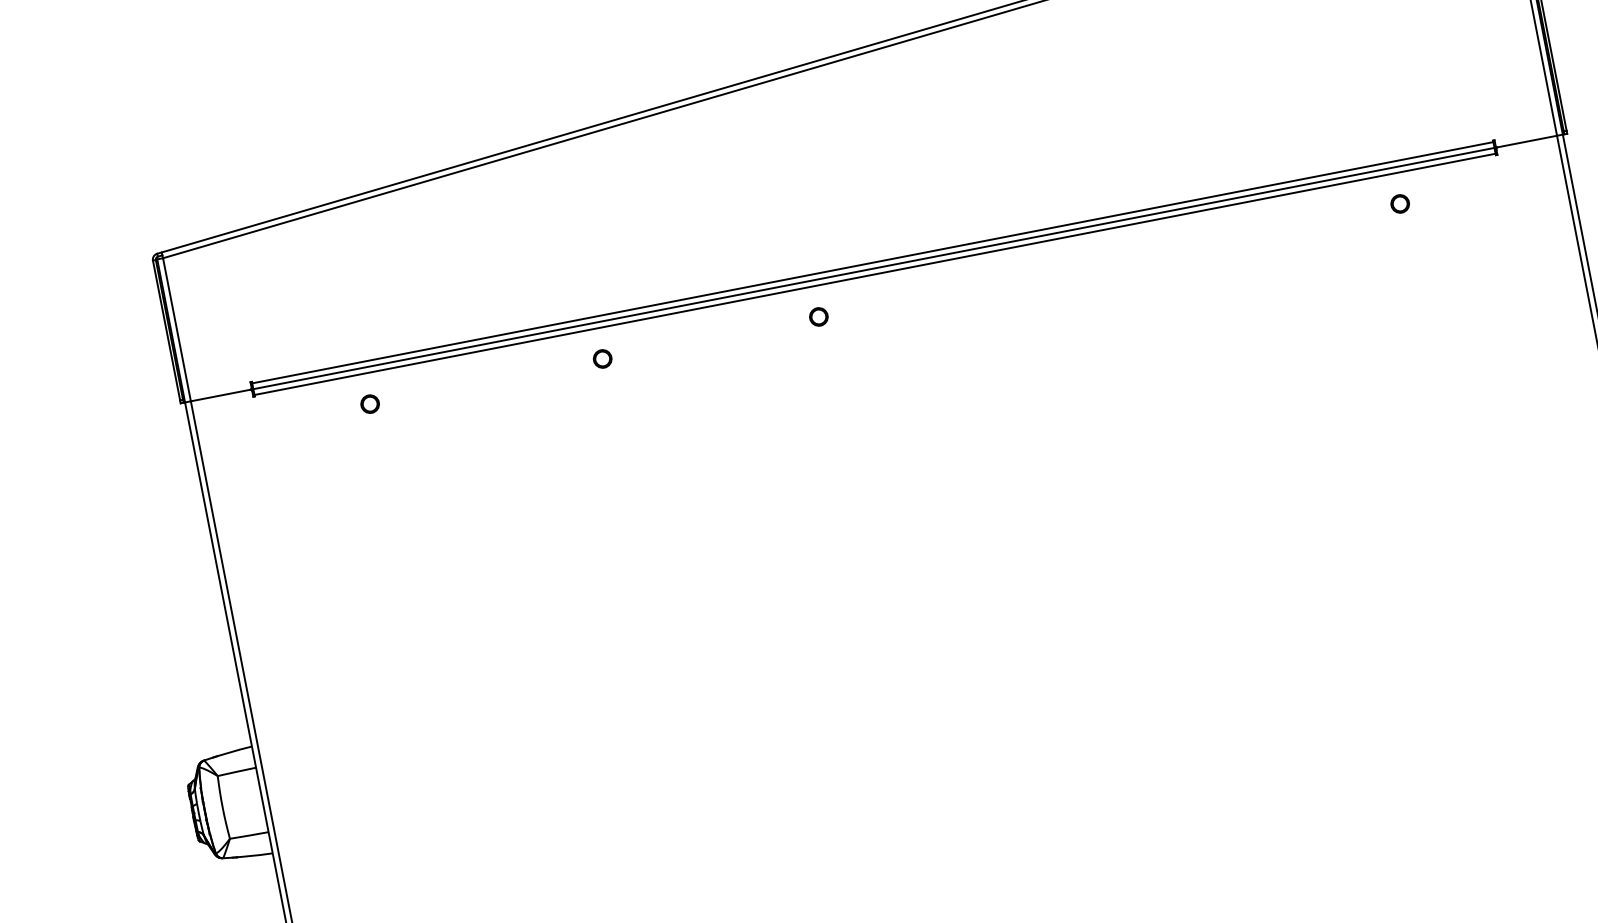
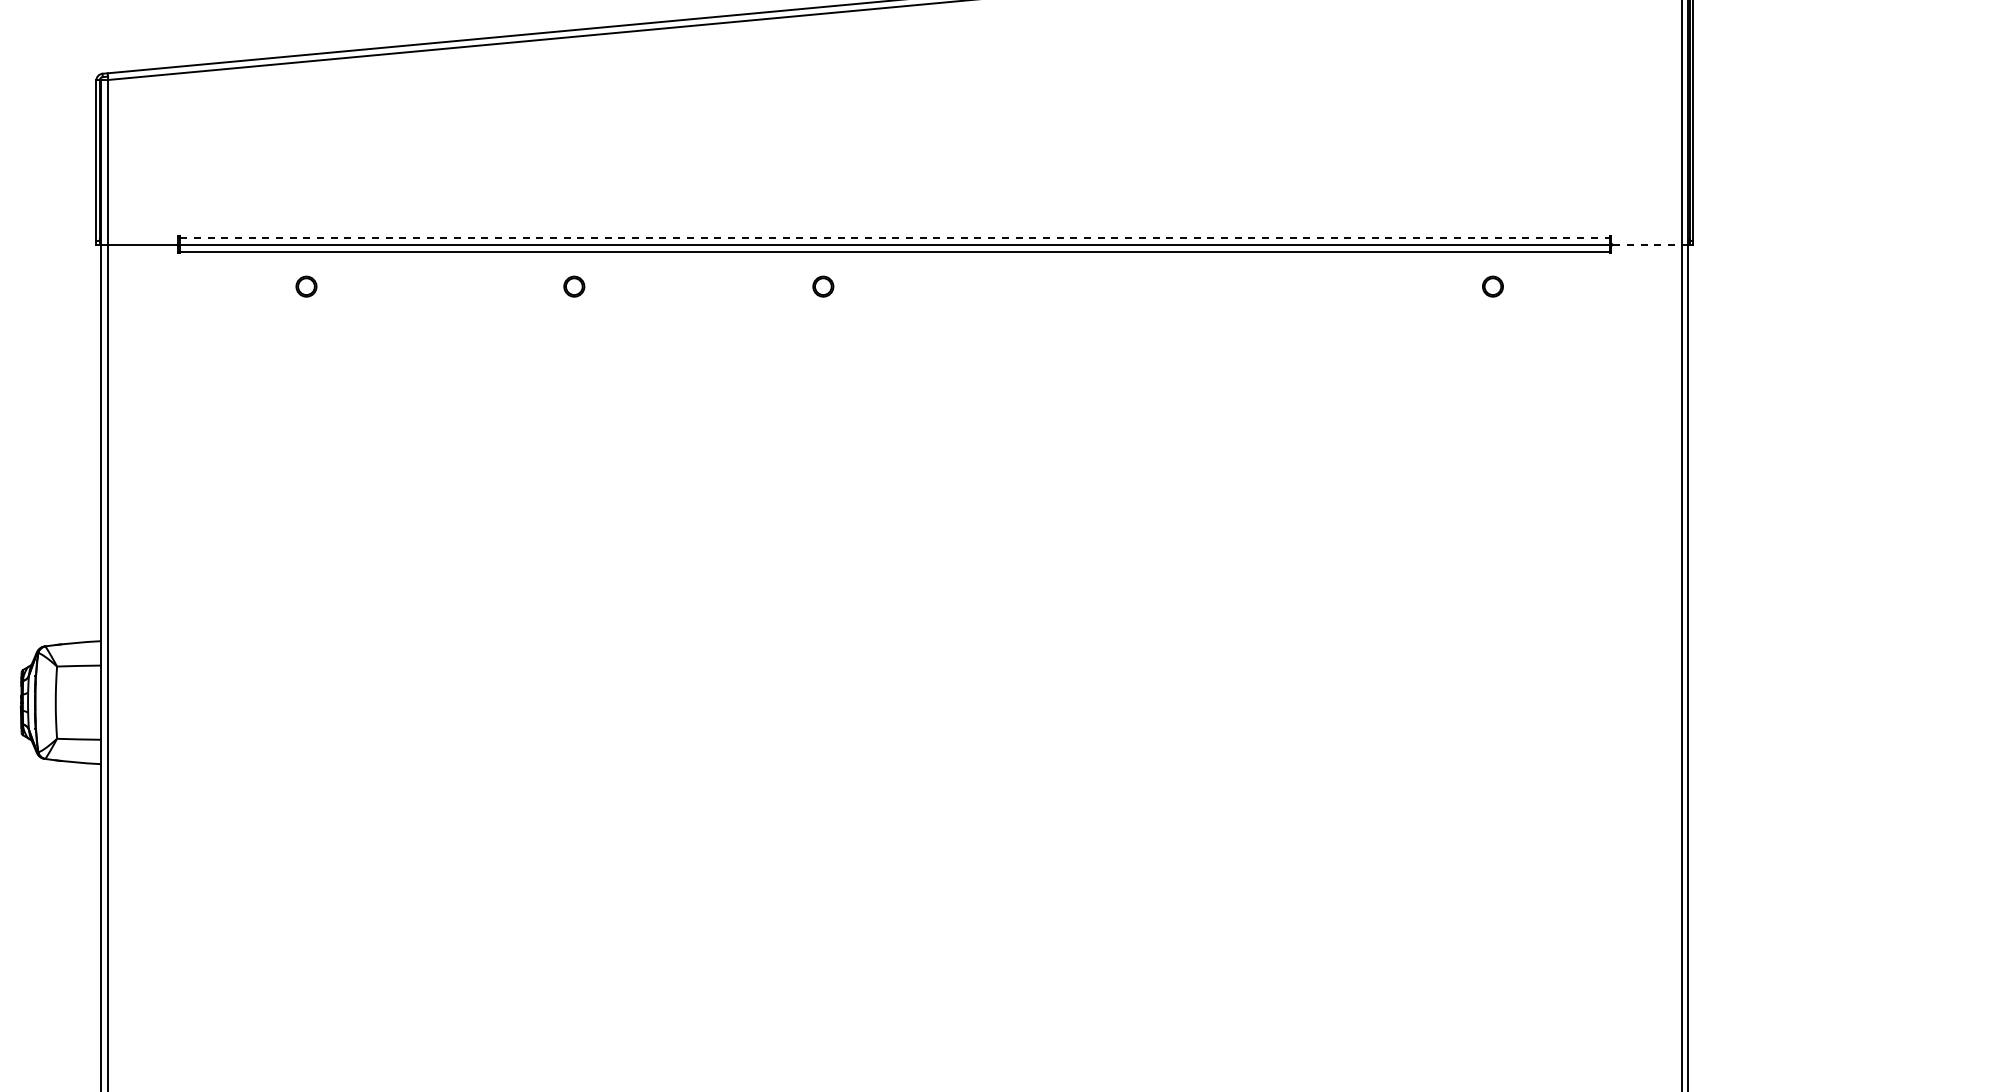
line: (1527, 141) -> (1647, 244), solid -> dashed
line: (872, 263) -> (894, 238), solid -> dashed

